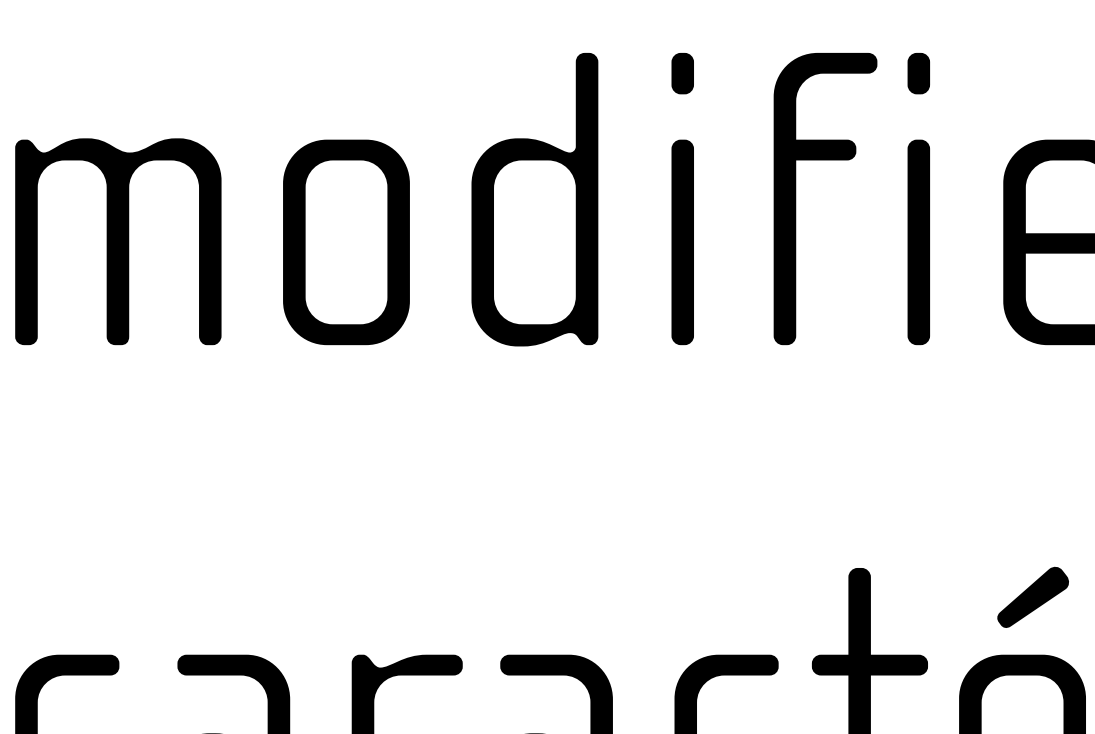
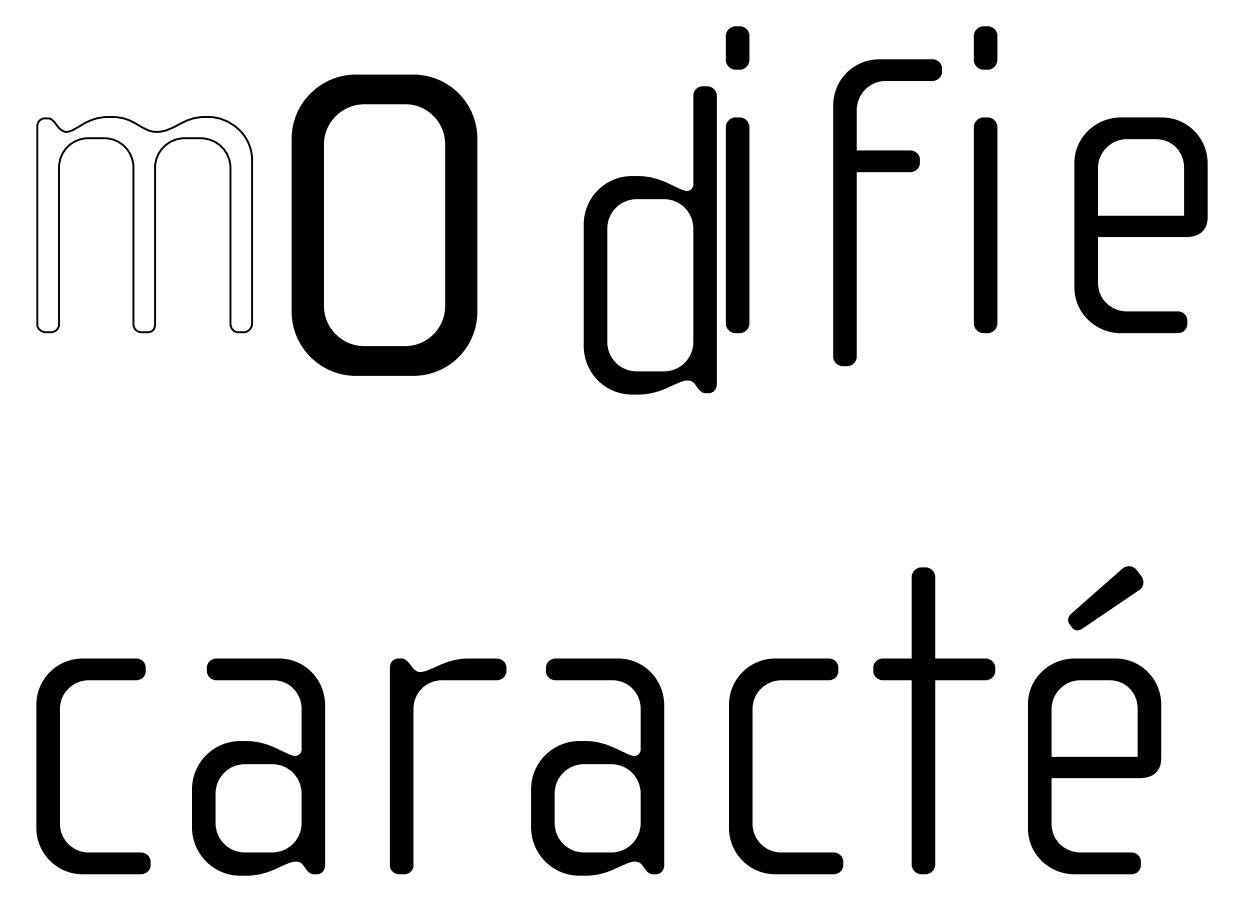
part: (795, 198) -> (856, 212), moved
part: (534, 199) -> (649, 240), moved
fill: (118, 241) -> (144, 224), removed
part: (345, 242) -> (383, 225), size x1.4

